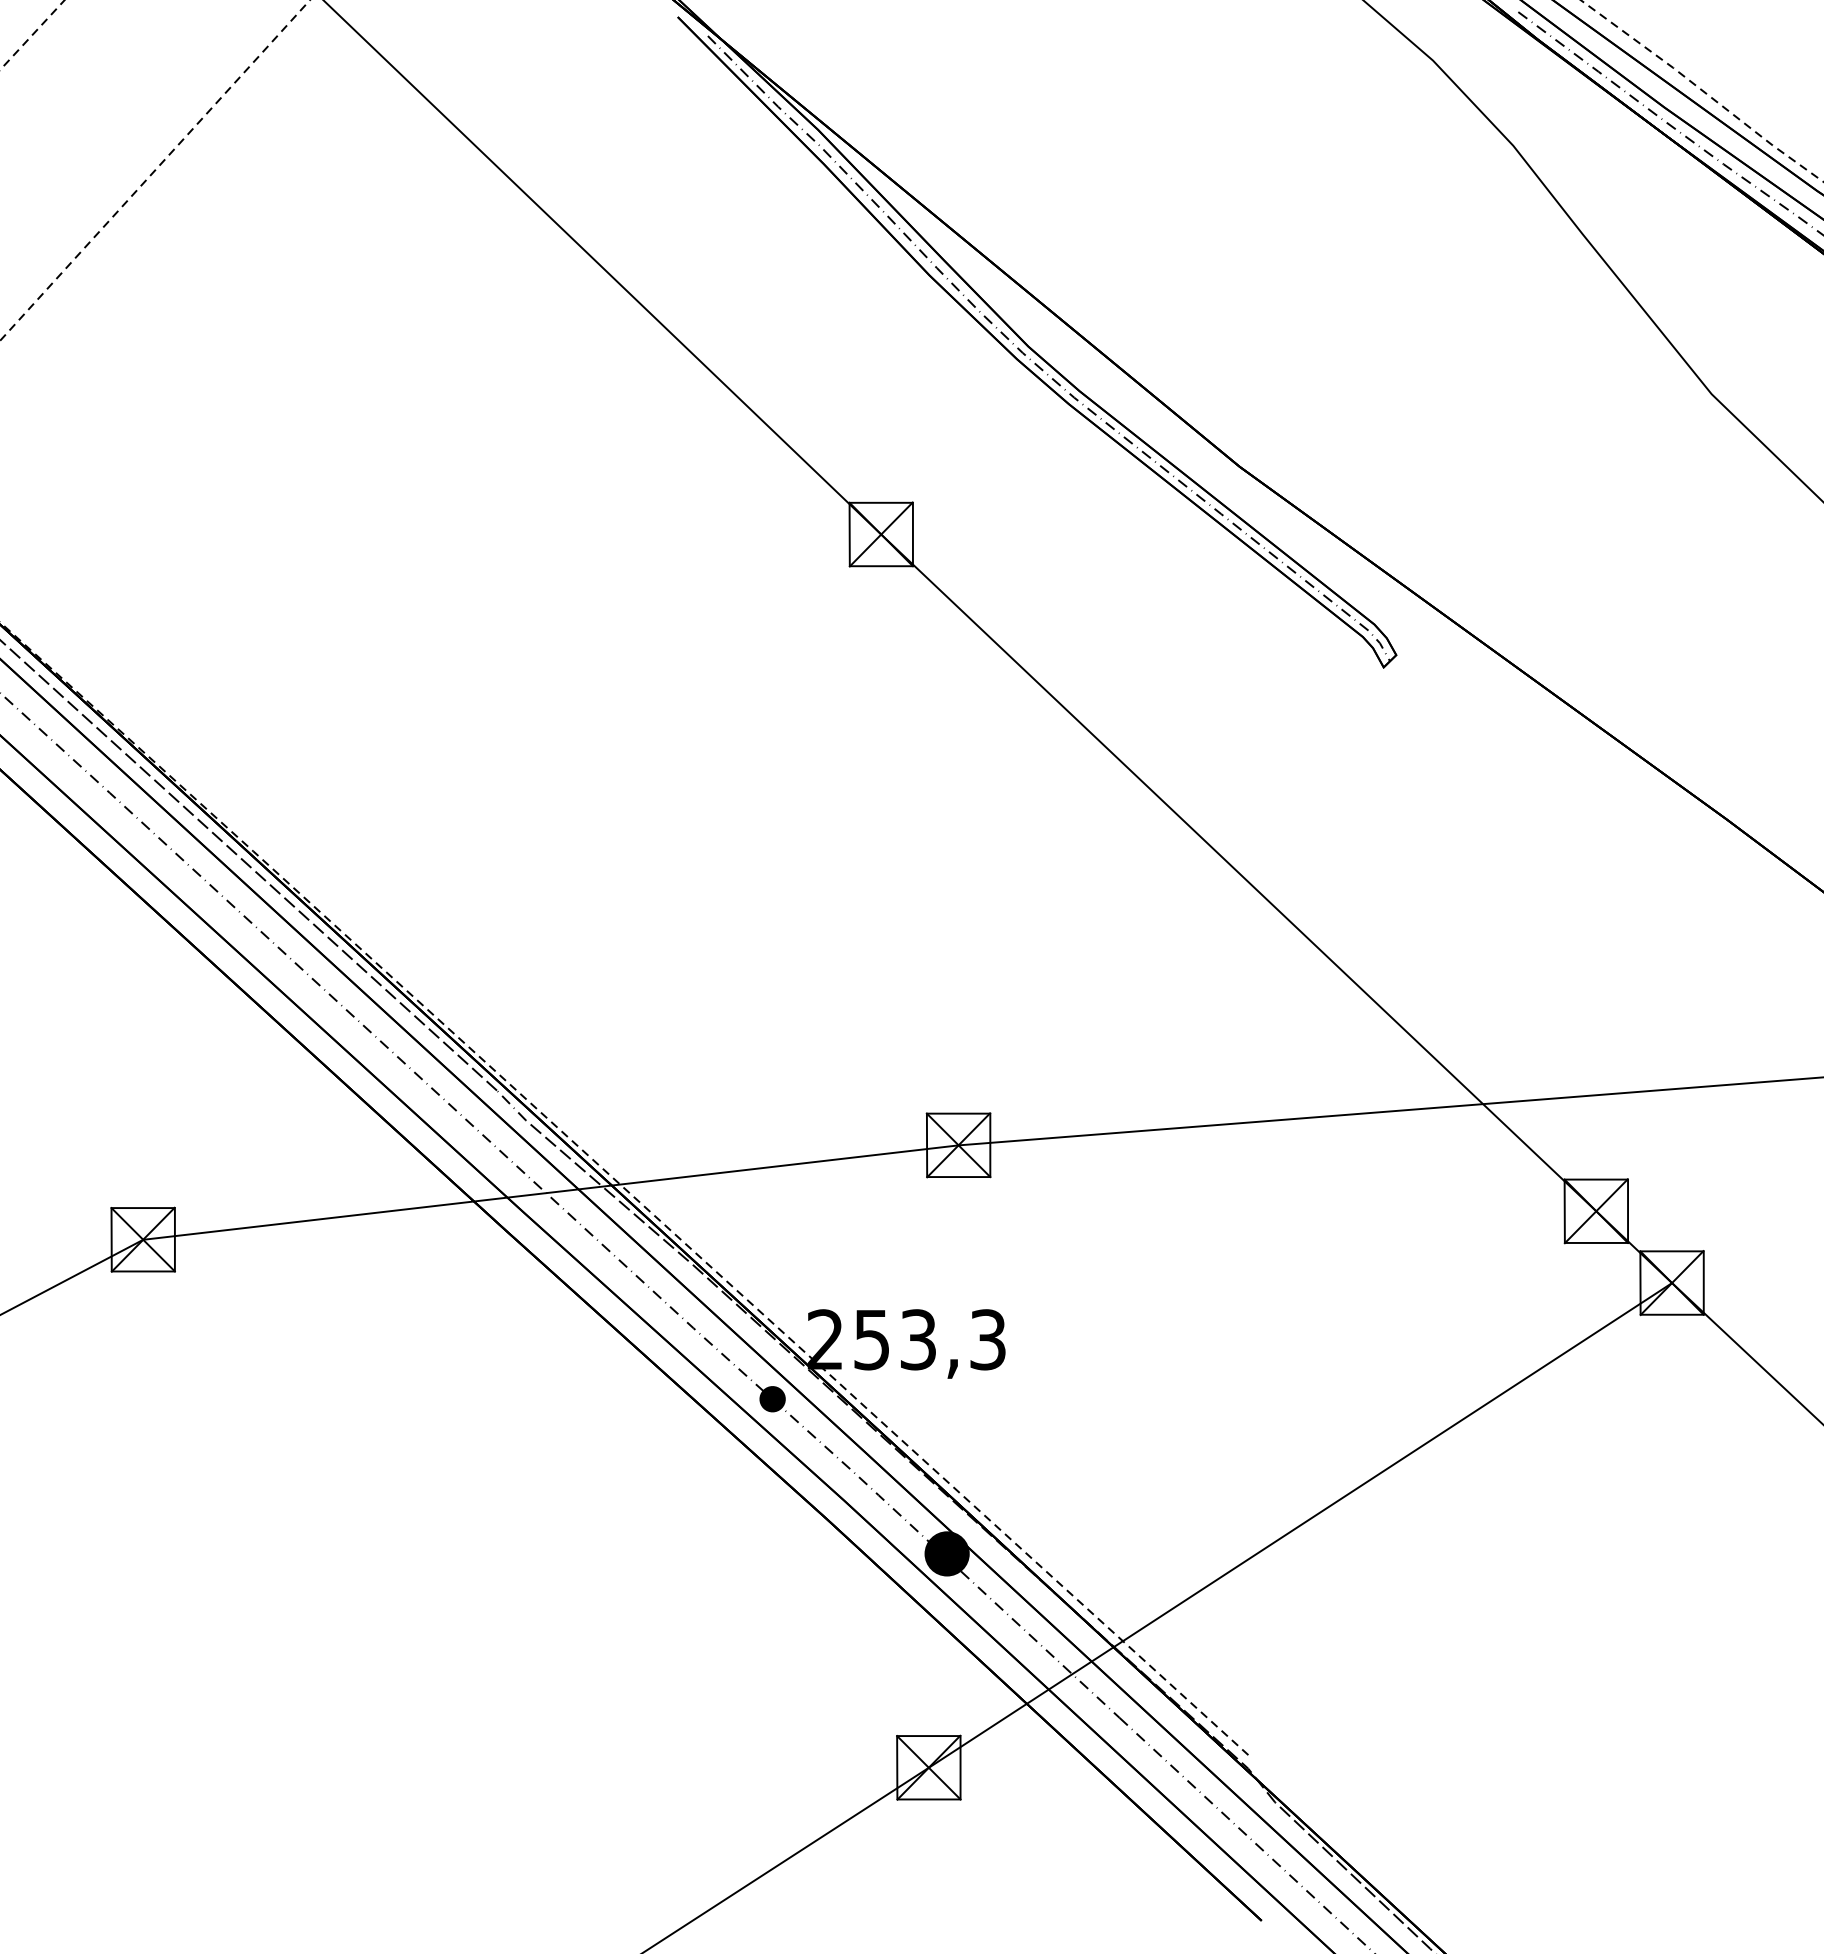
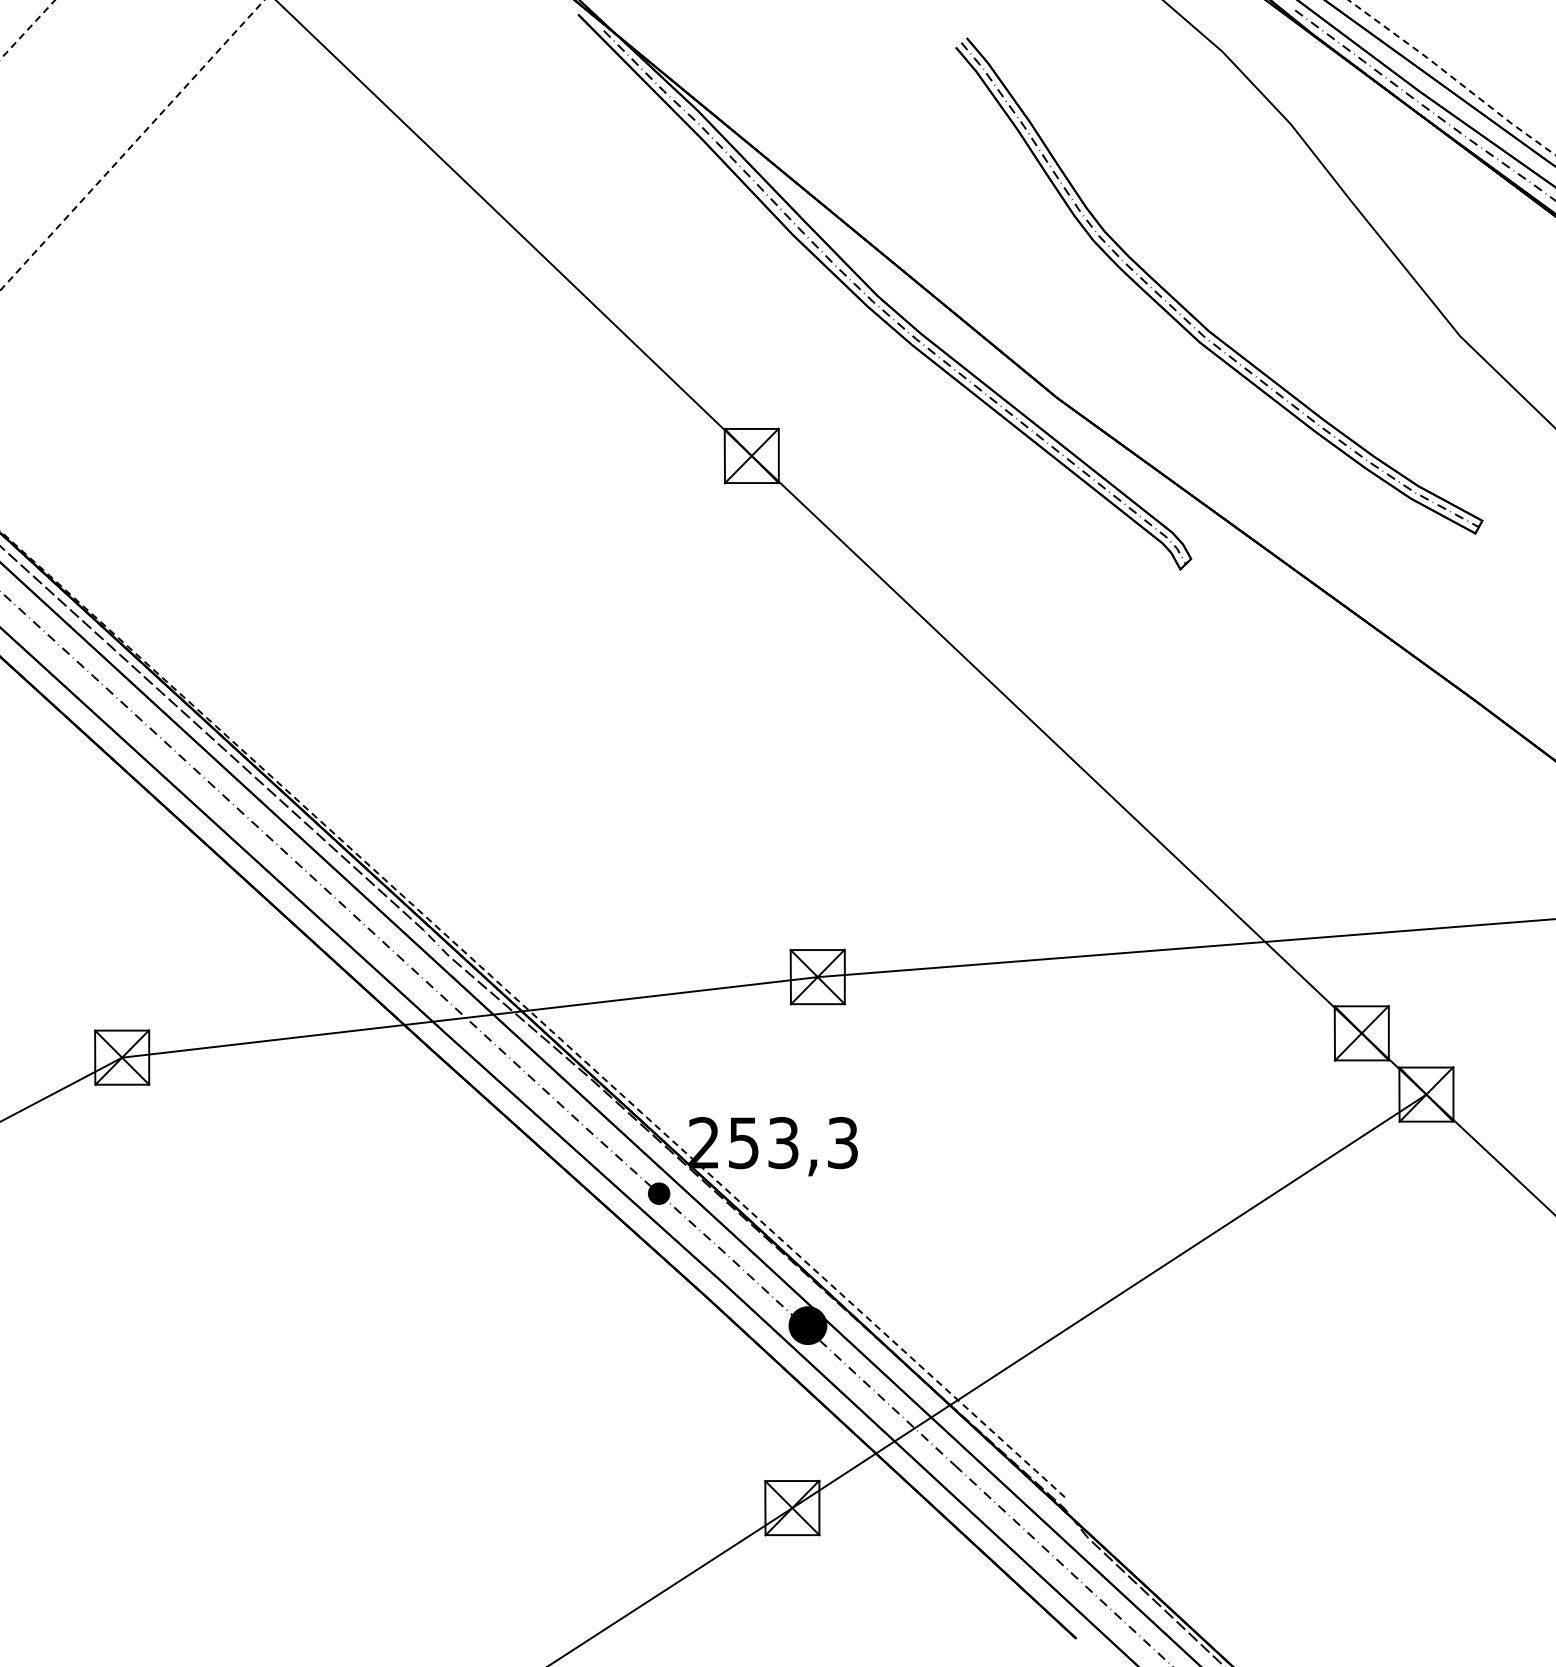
part: (1396, 367) -> (1191, 313), added

